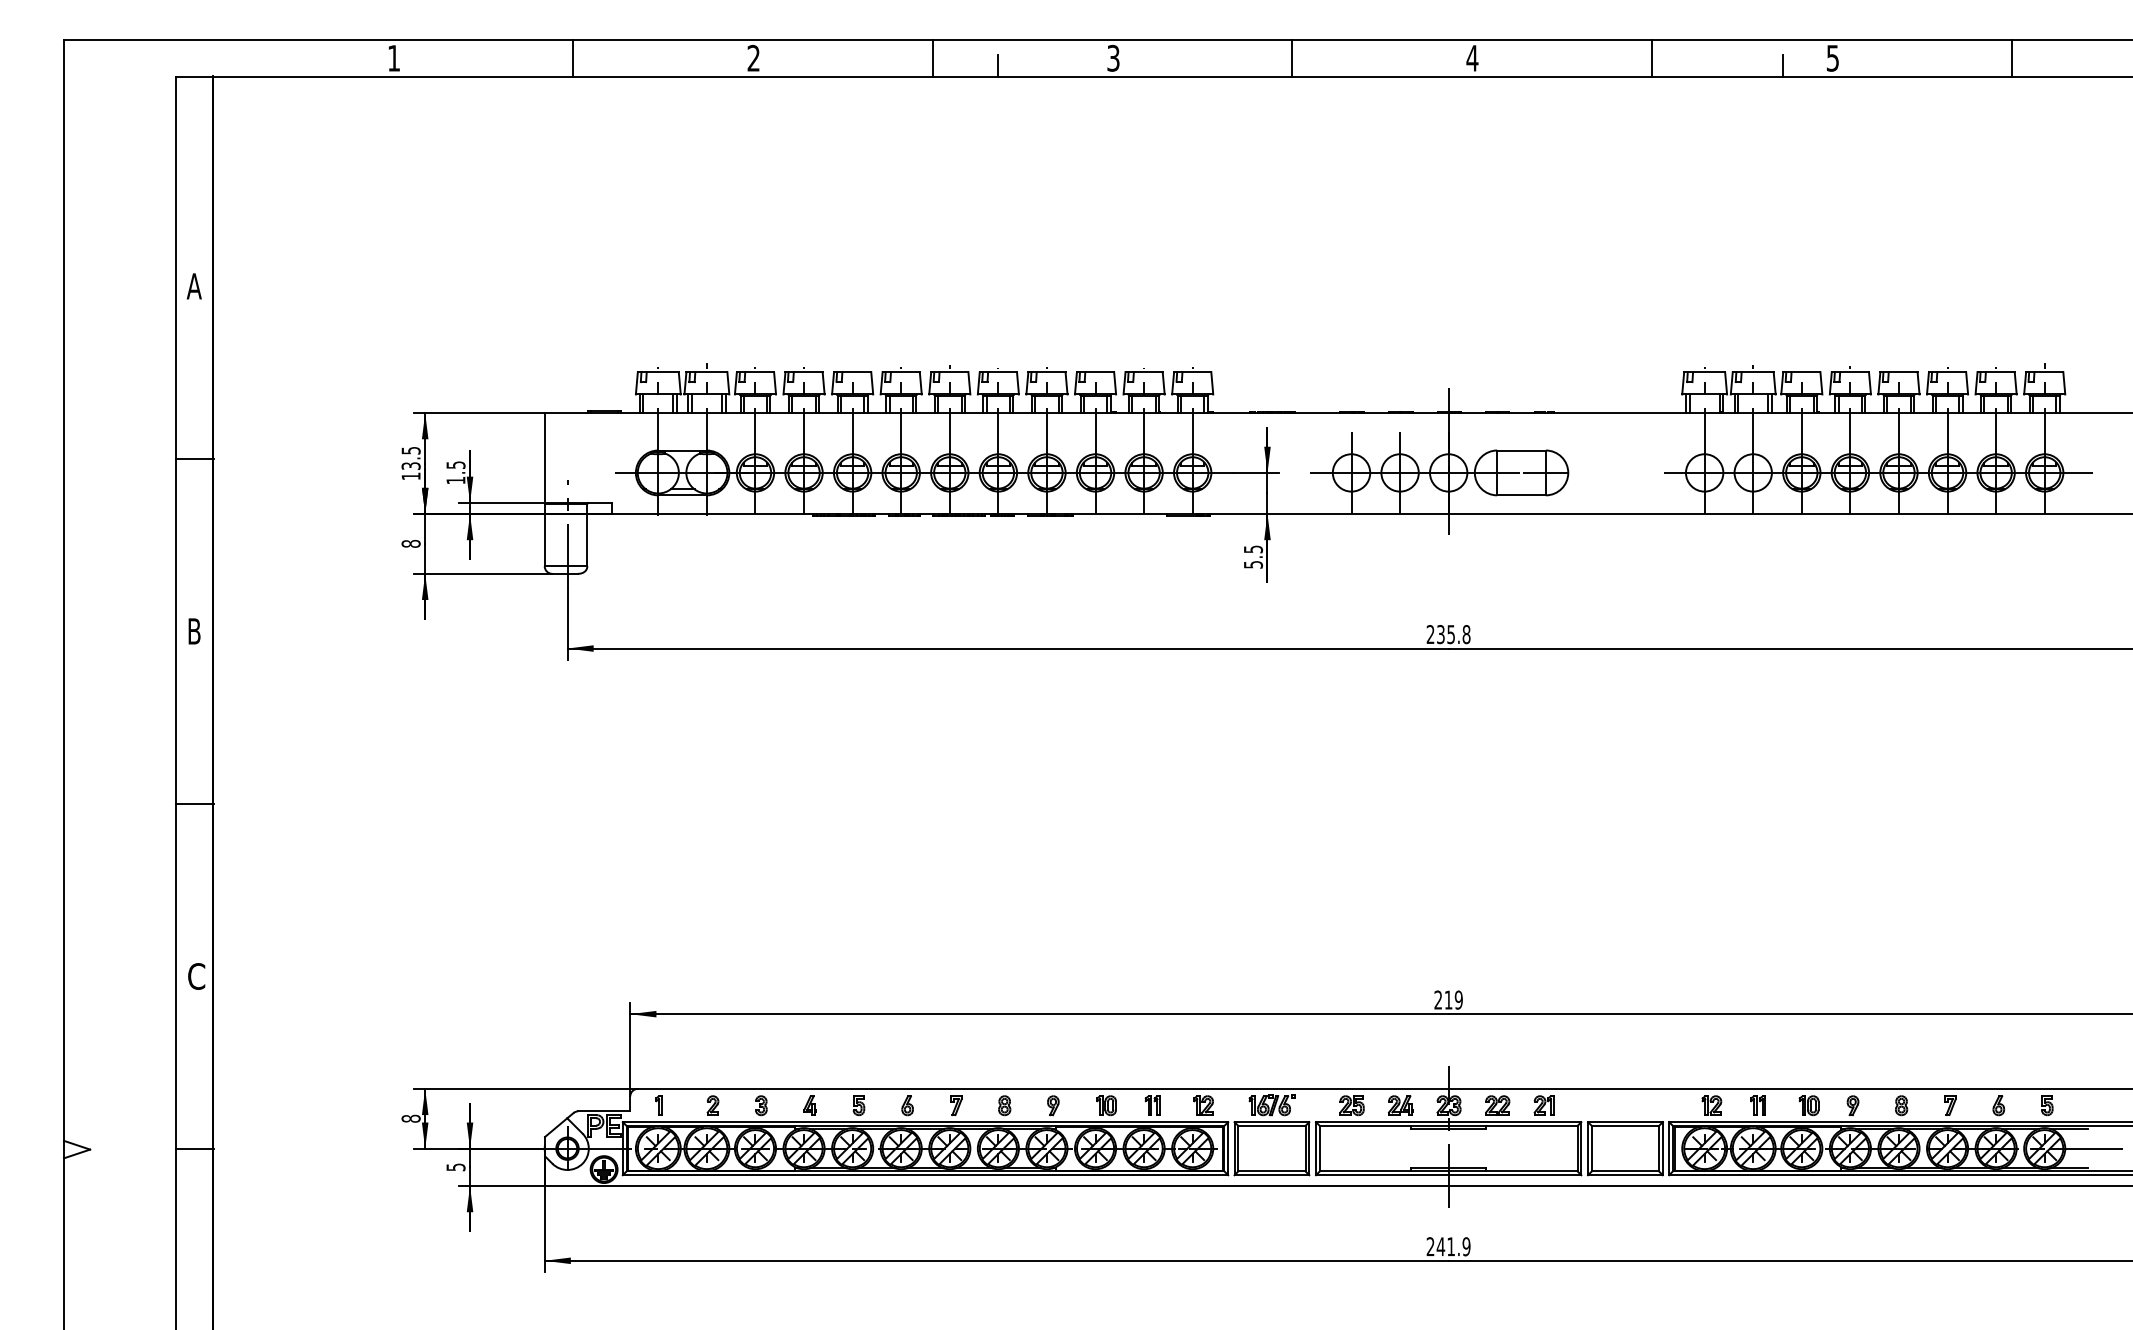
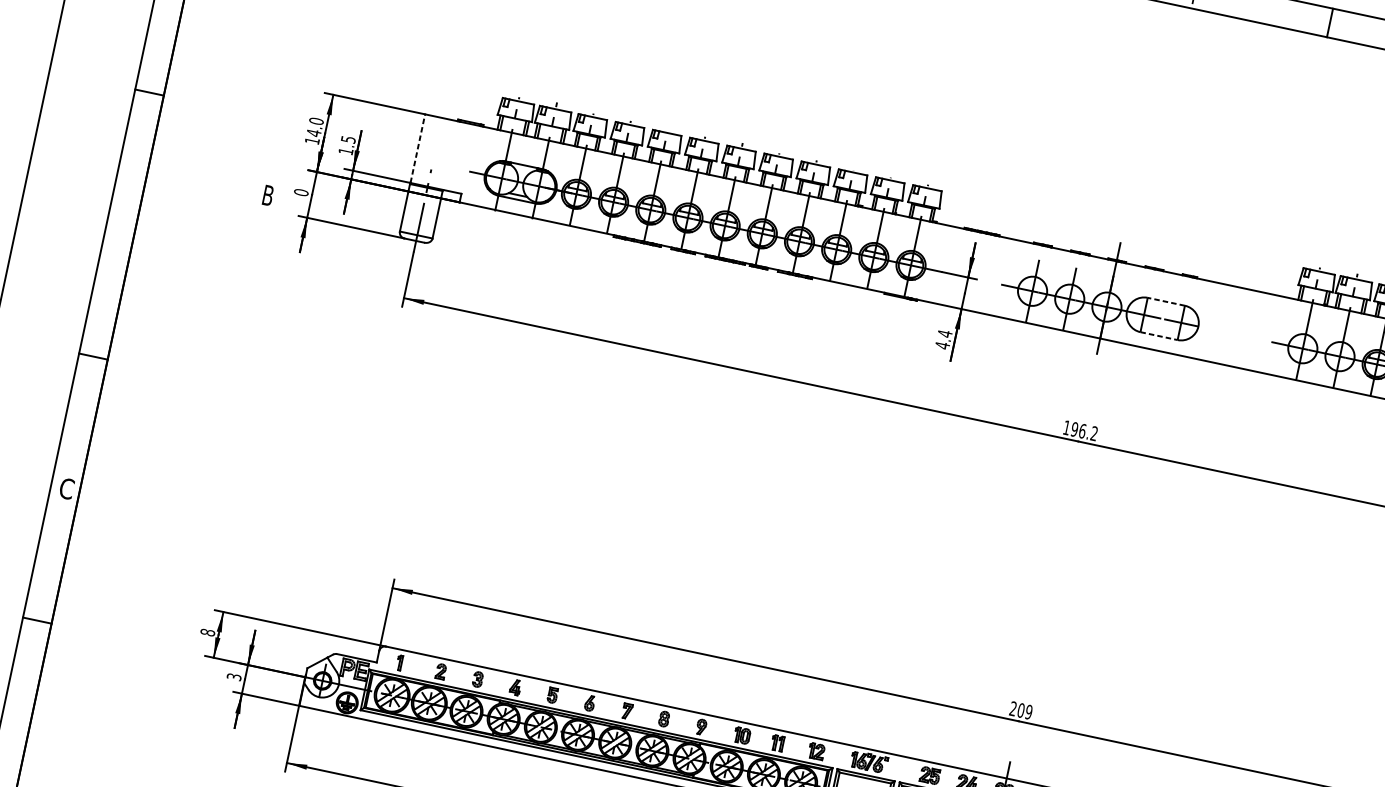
line: (1521, 450) -> (1166, 301), solid -> dashed
line: (545, 457) -> (418, 148), solid -> dashed
text: (410, 458) -> (314, 127), 13.5 -> 14.0
line: (1522, 495) -> (1159, 336), solid -> dashed
text: (411, 543) -> (301, 192), 8 -> 0
text: (1253, 557) -> (943, 340), 5.5 -> 4.4
text: (194, 631) -> (268, 195), moved
text: (1448, 634) -> (1080, 430), 235.8 -> 196.2
text: (1448, 999) -> (1021, 710), 219 -> 209
text: (455, 1166) -> (234, 676), 5 -> 3

